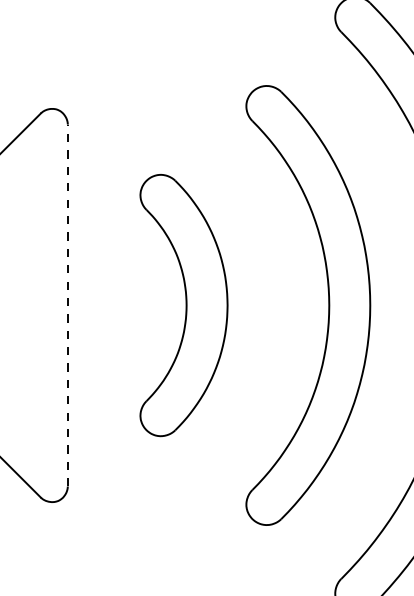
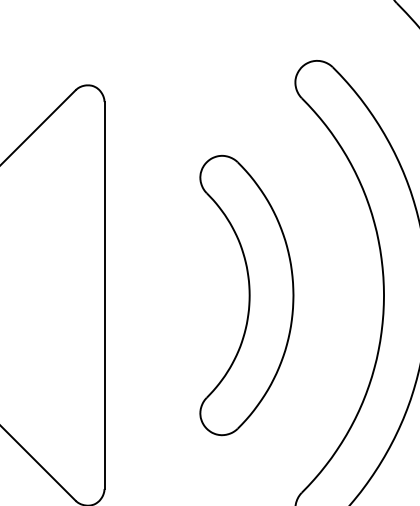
line: (67, 305) -> (104, 295), dashed -> solid
part: (183, 305) -> (246, 295), moved

